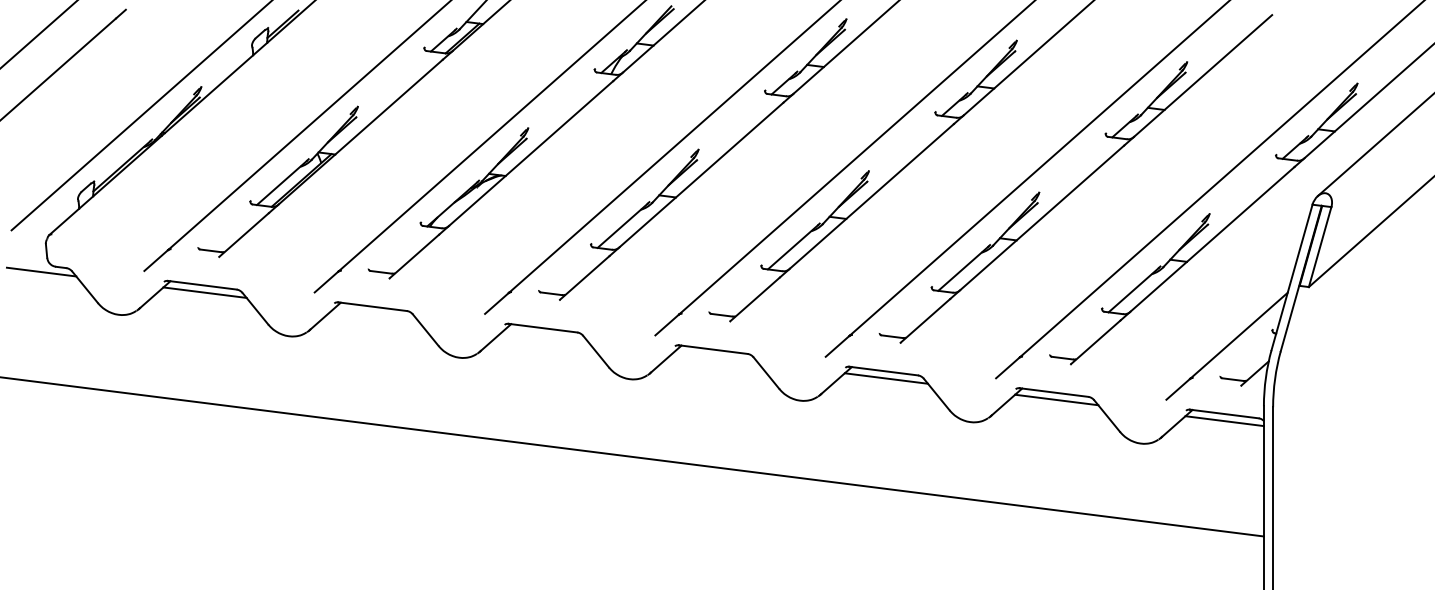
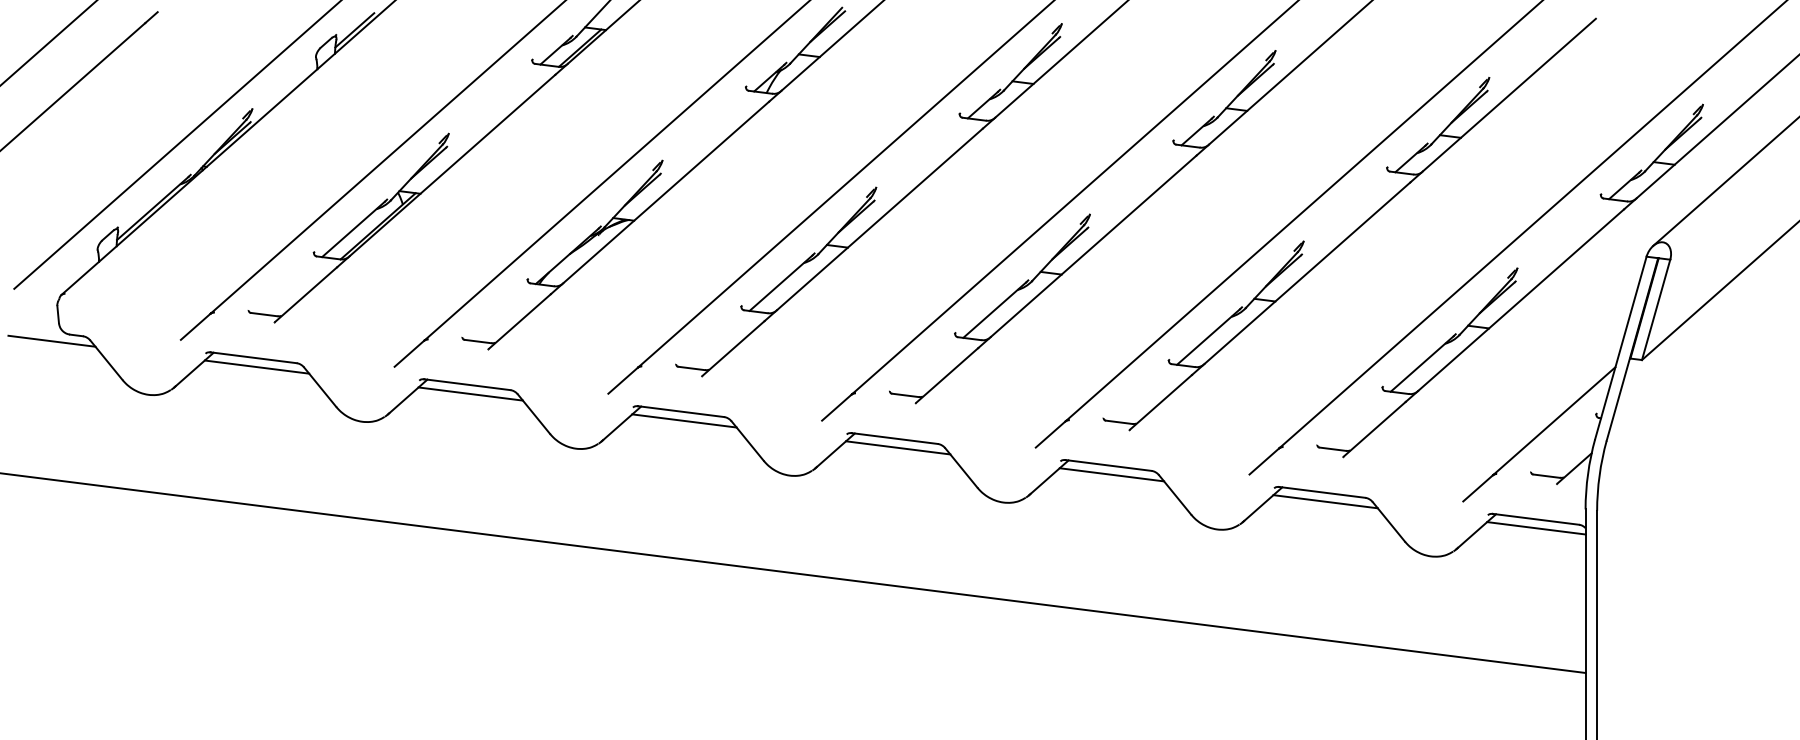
line: (374, 313) -> (469, 393), added
line: (545, 335) -> (684, 420), added
line: (715, 356) -> (897, 447), added

